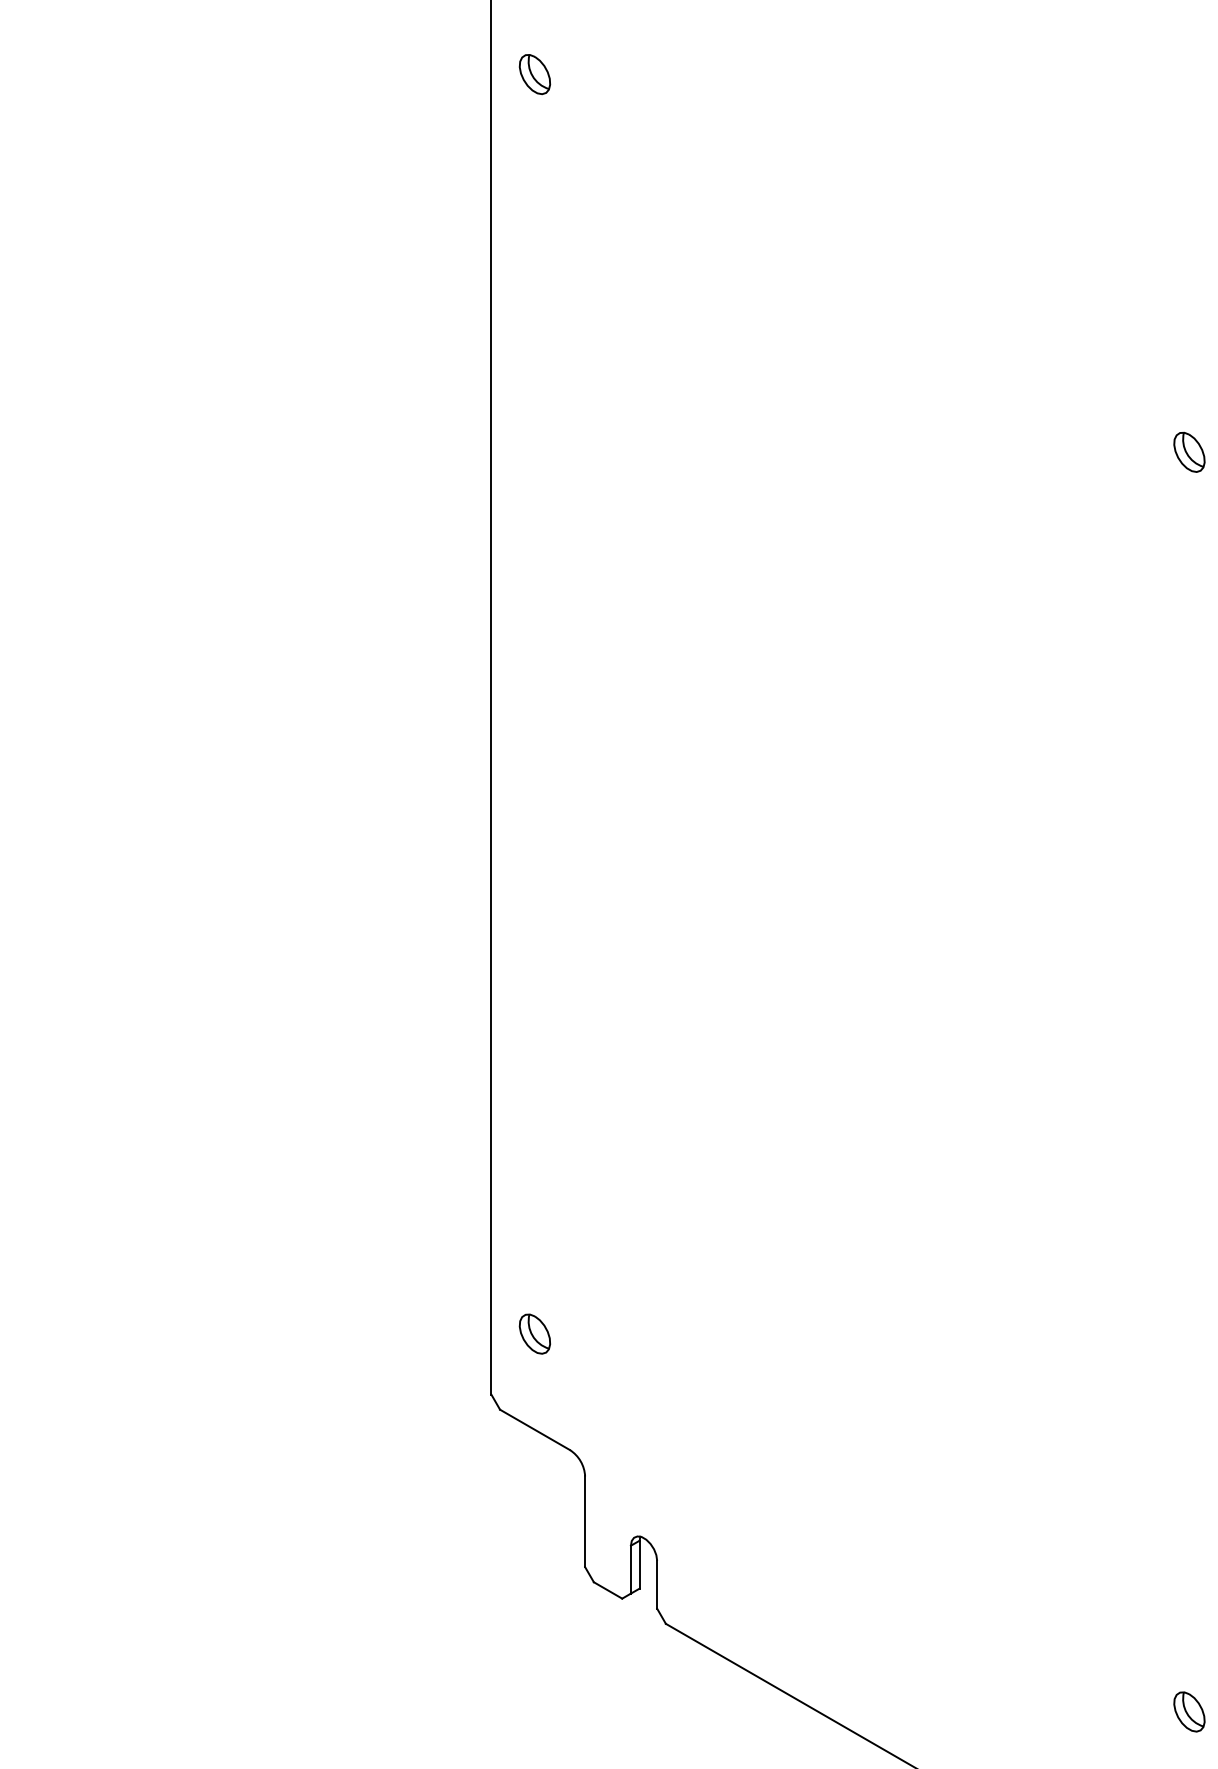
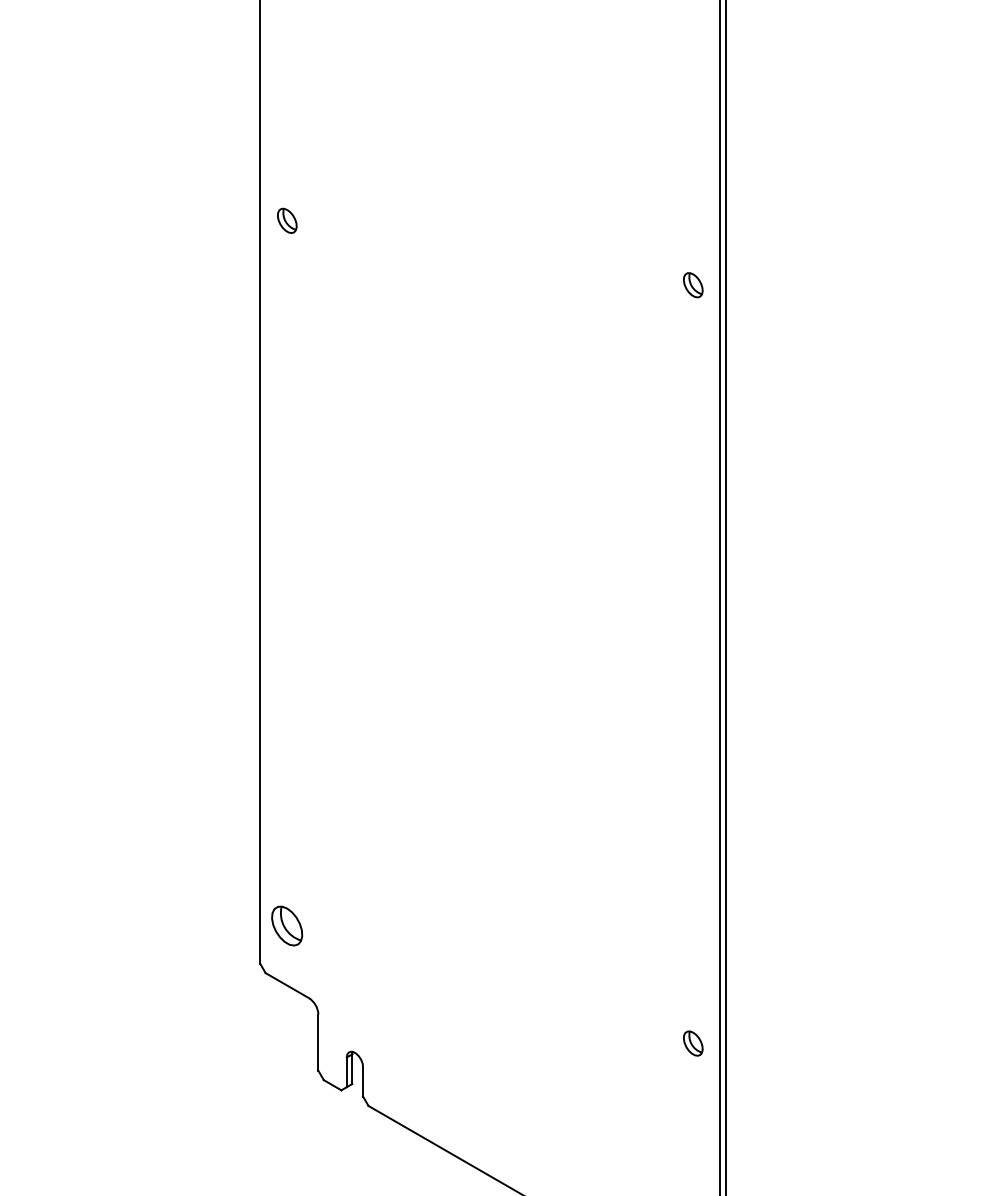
part: (535, 73) -> (287, 220), moved
part: (1189, 452) -> (693, 285), moved
part: (535, 1334) -> (287, 926), size x1.6
part: (1189, 1711) -> (693, 1043), moved

